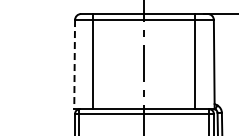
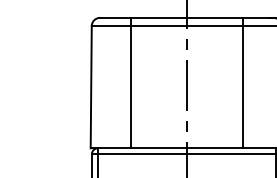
line: (92, 61) -> (130, 82), moved
line: (195, 61) -> (242, 82), moved
line: (74, 64) -> (91, 86), dashed -> solid

